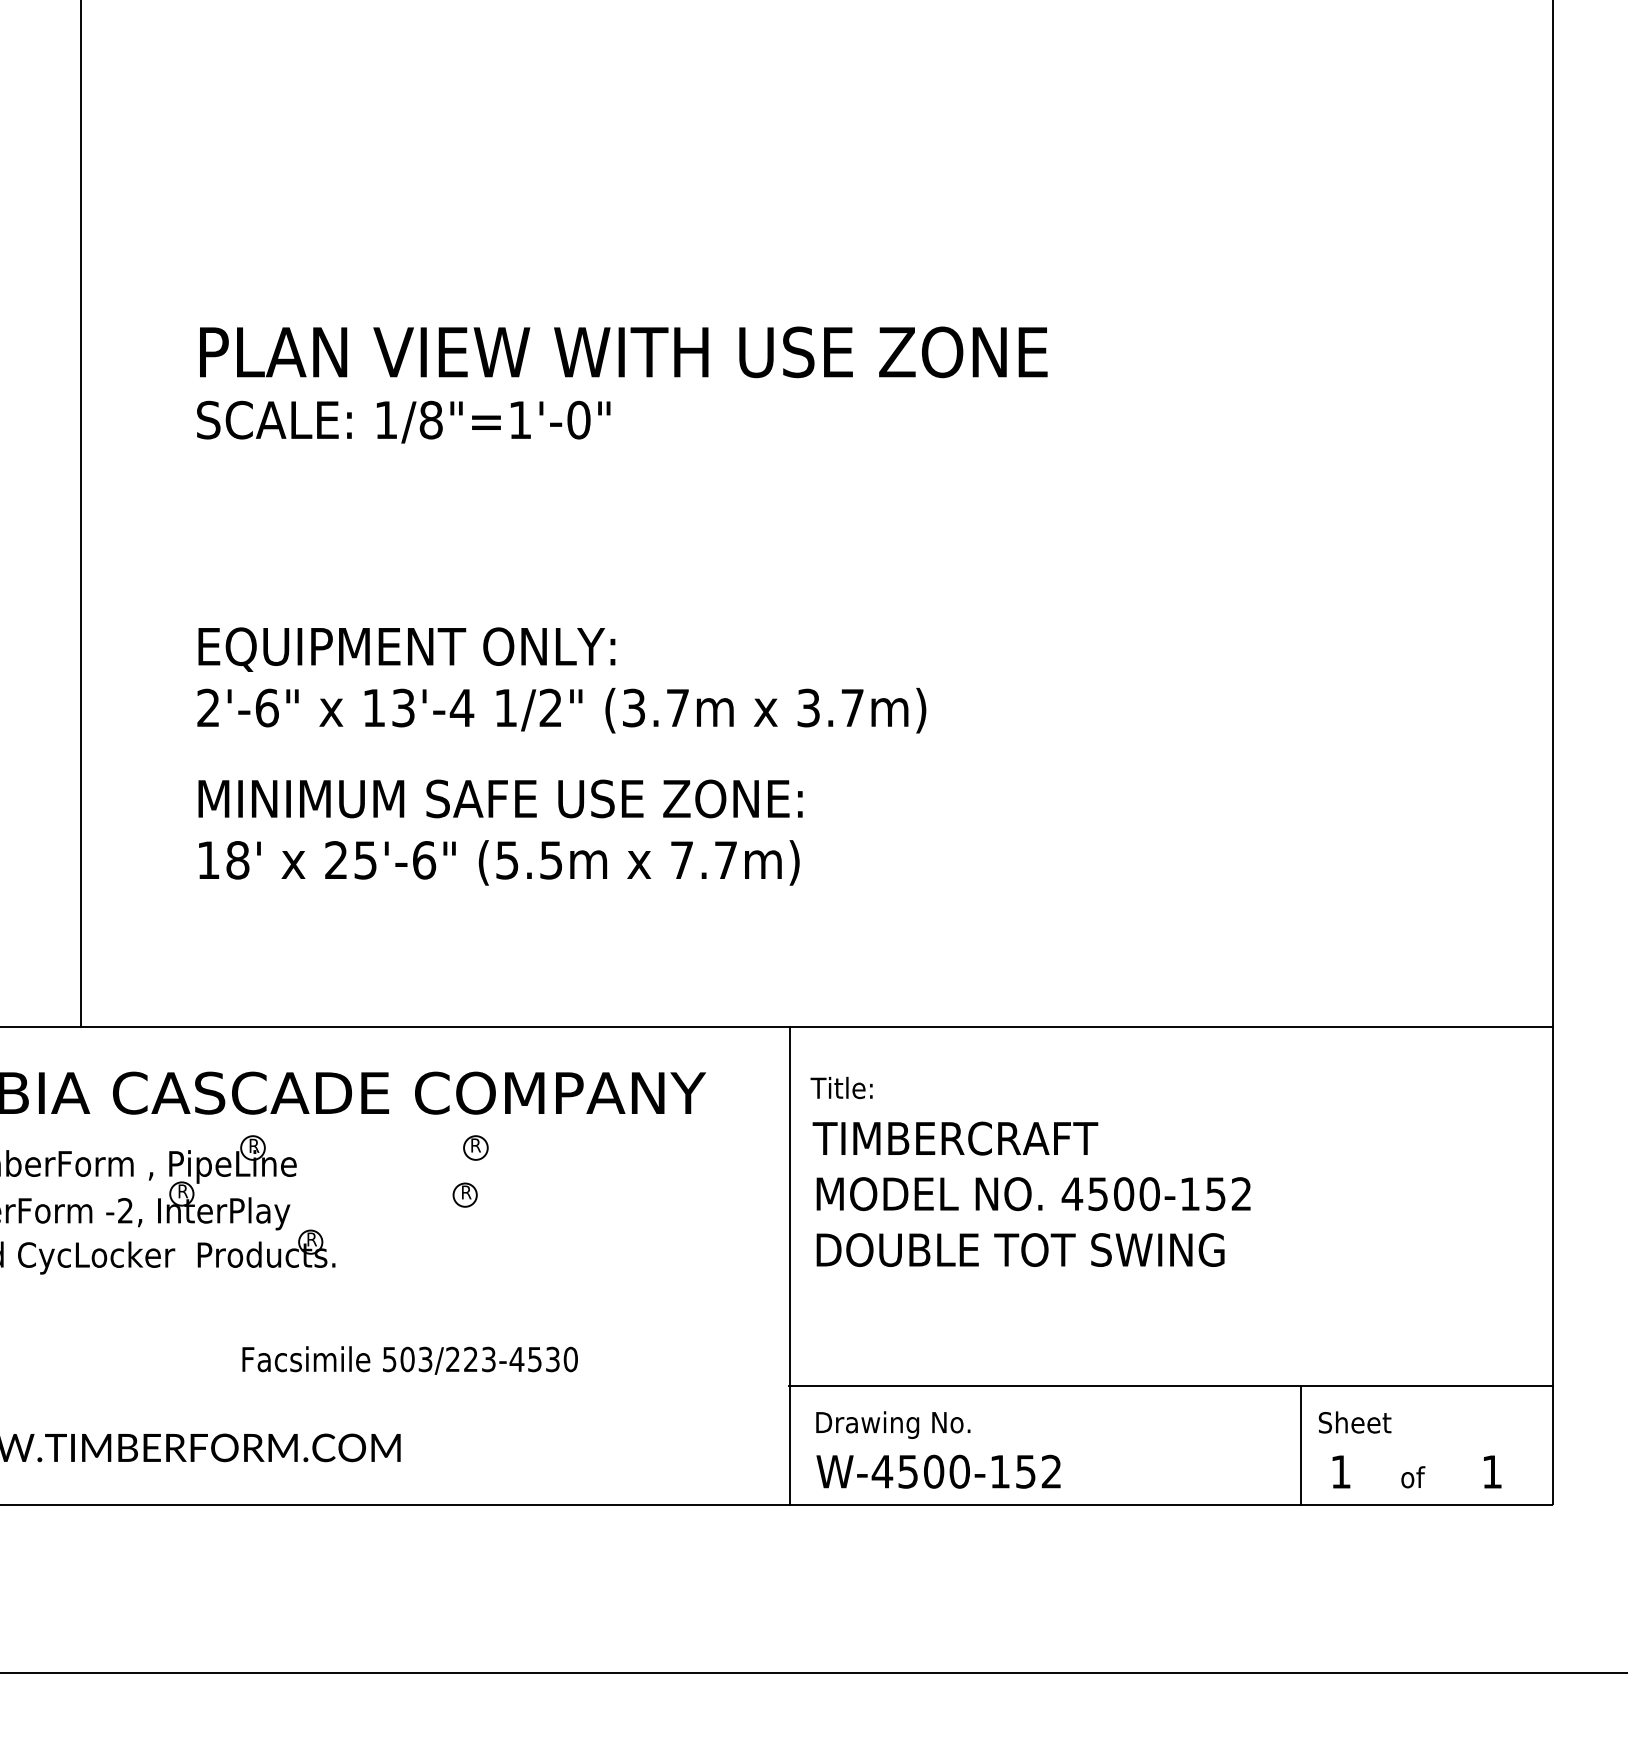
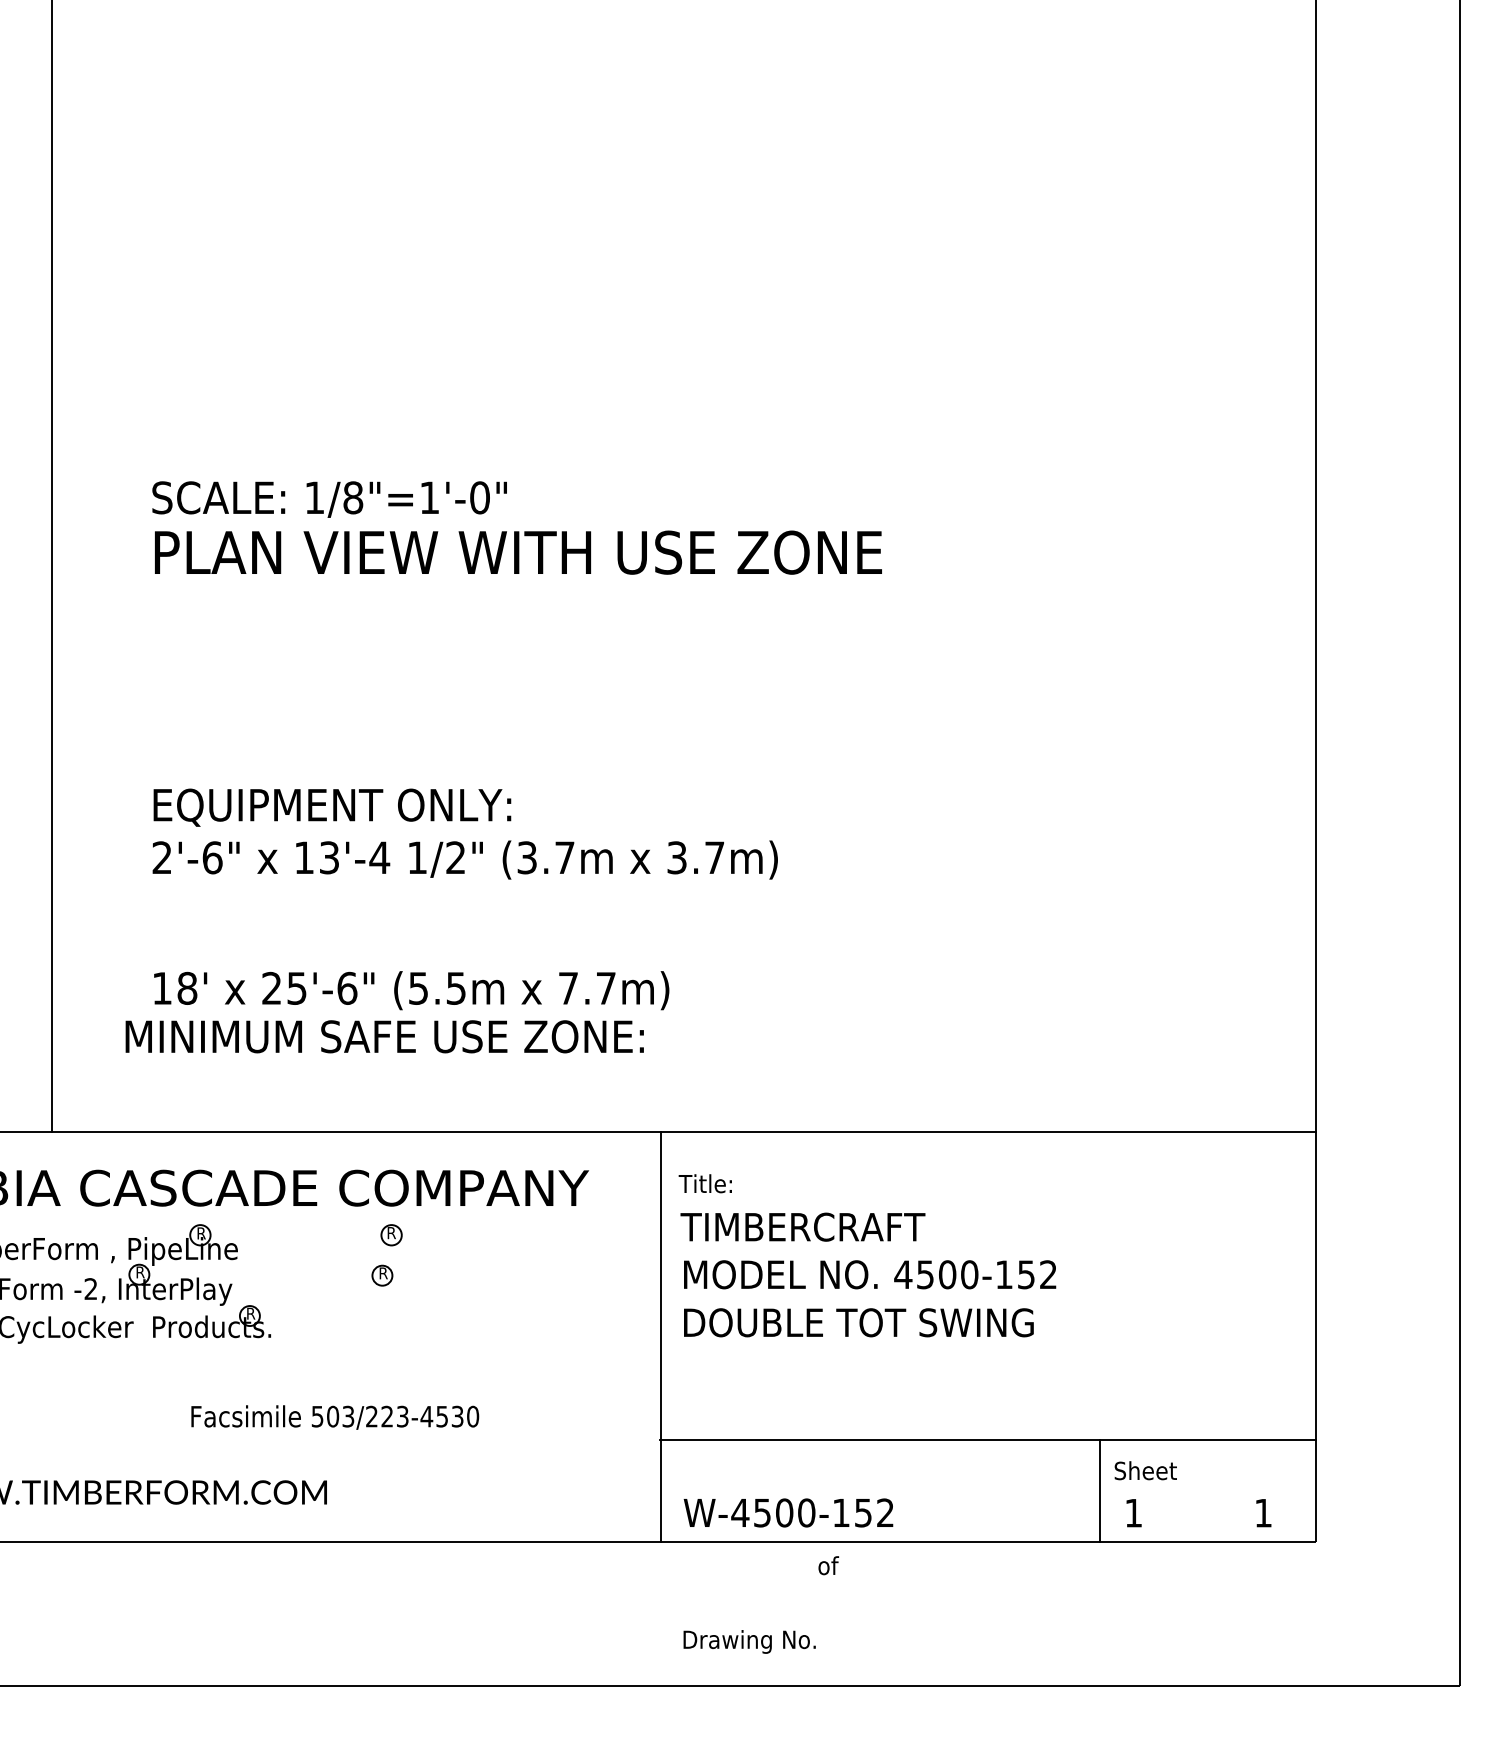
text: (403, 422) -> (329, 499), moved
text: (500, 798) -> (384, 1036), moved
text: (893, 1424) -> (749, 1641), moved
text: (1412, 1477) -> (828, 1565), moved

